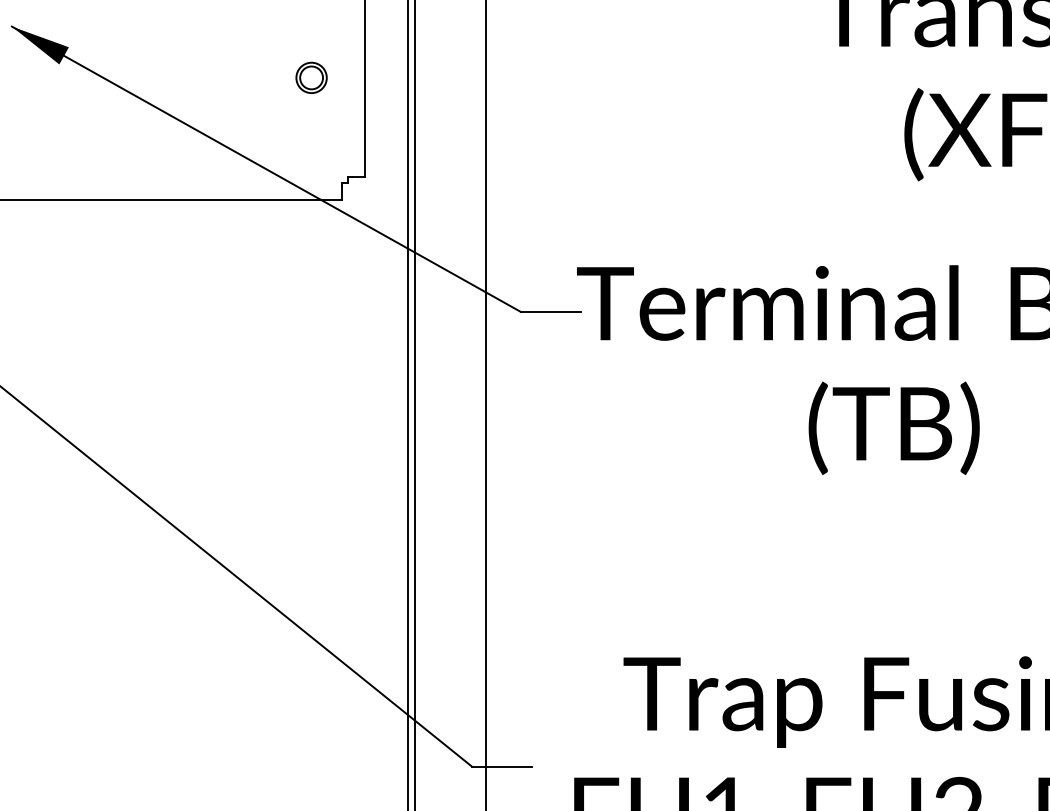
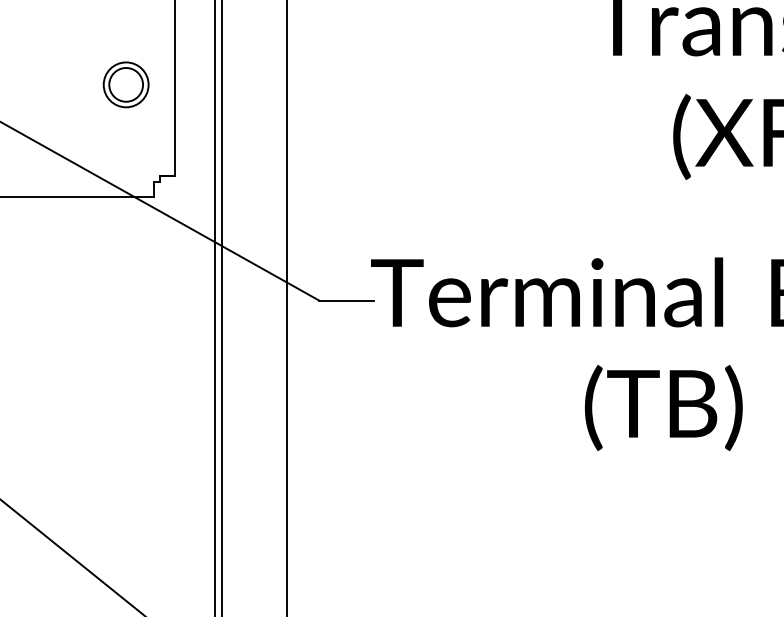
part: (311, 77) -> (126, 84), size x1.6

